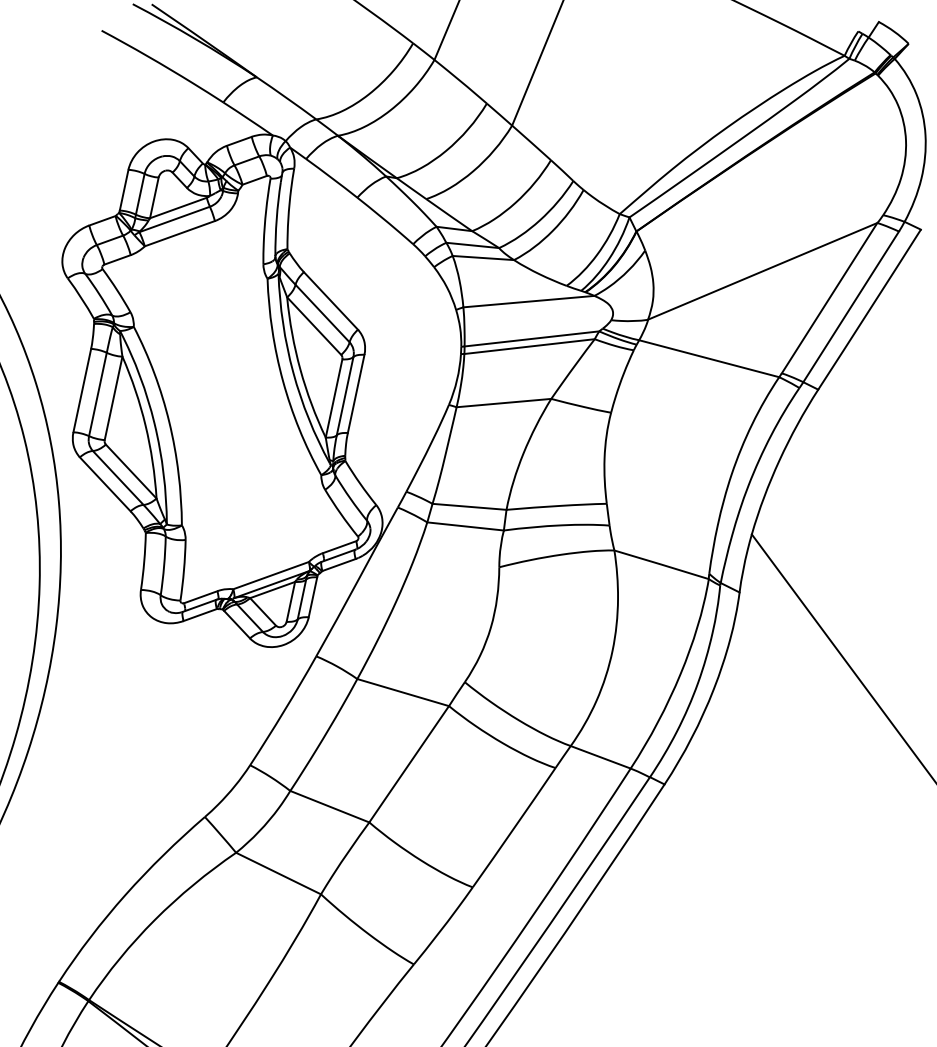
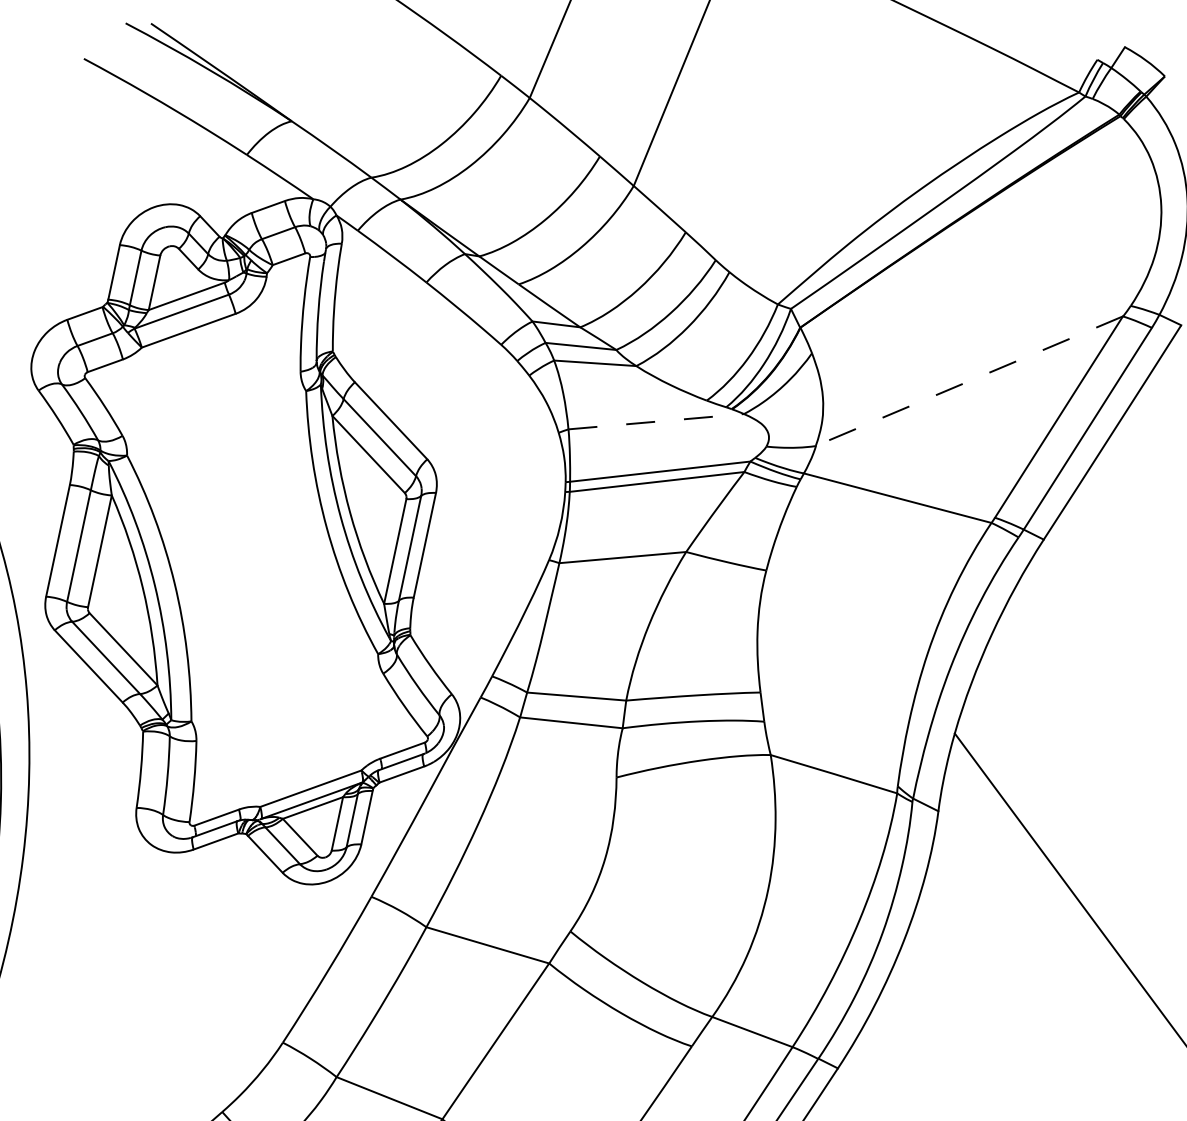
line: (762, 271) -> (969, 381), solid -> dashed
line: (528, 301) -> (655, 421), solid -> dashed

